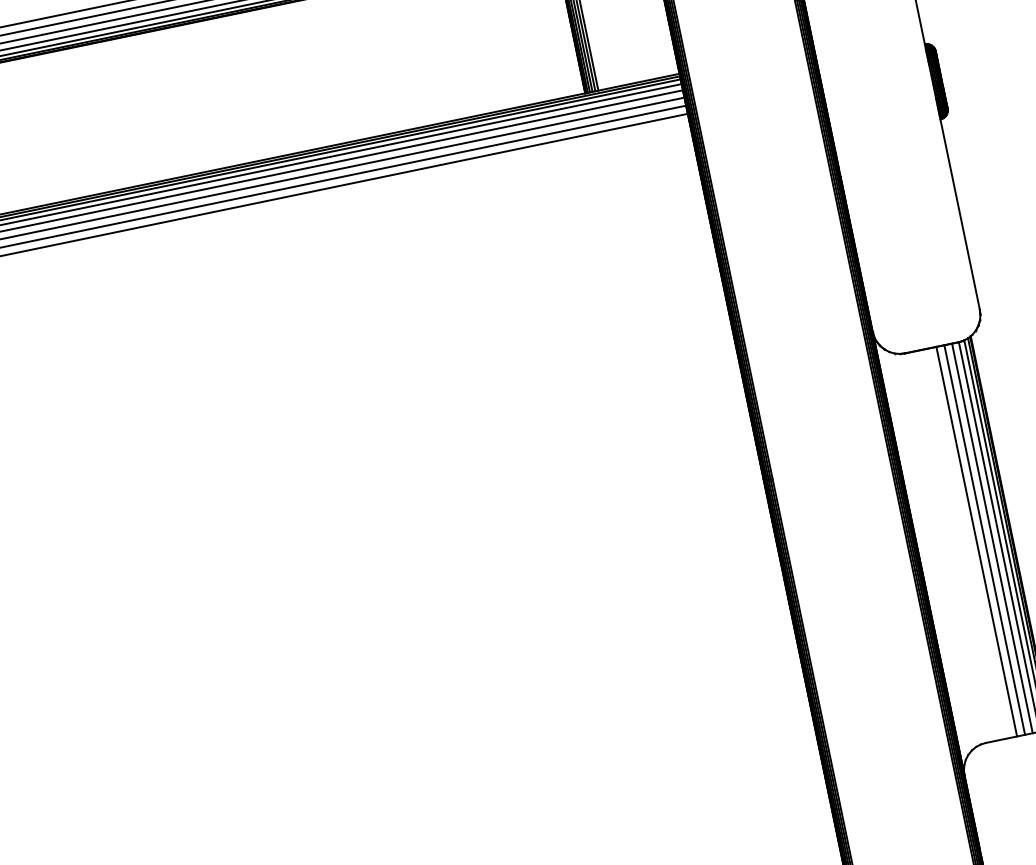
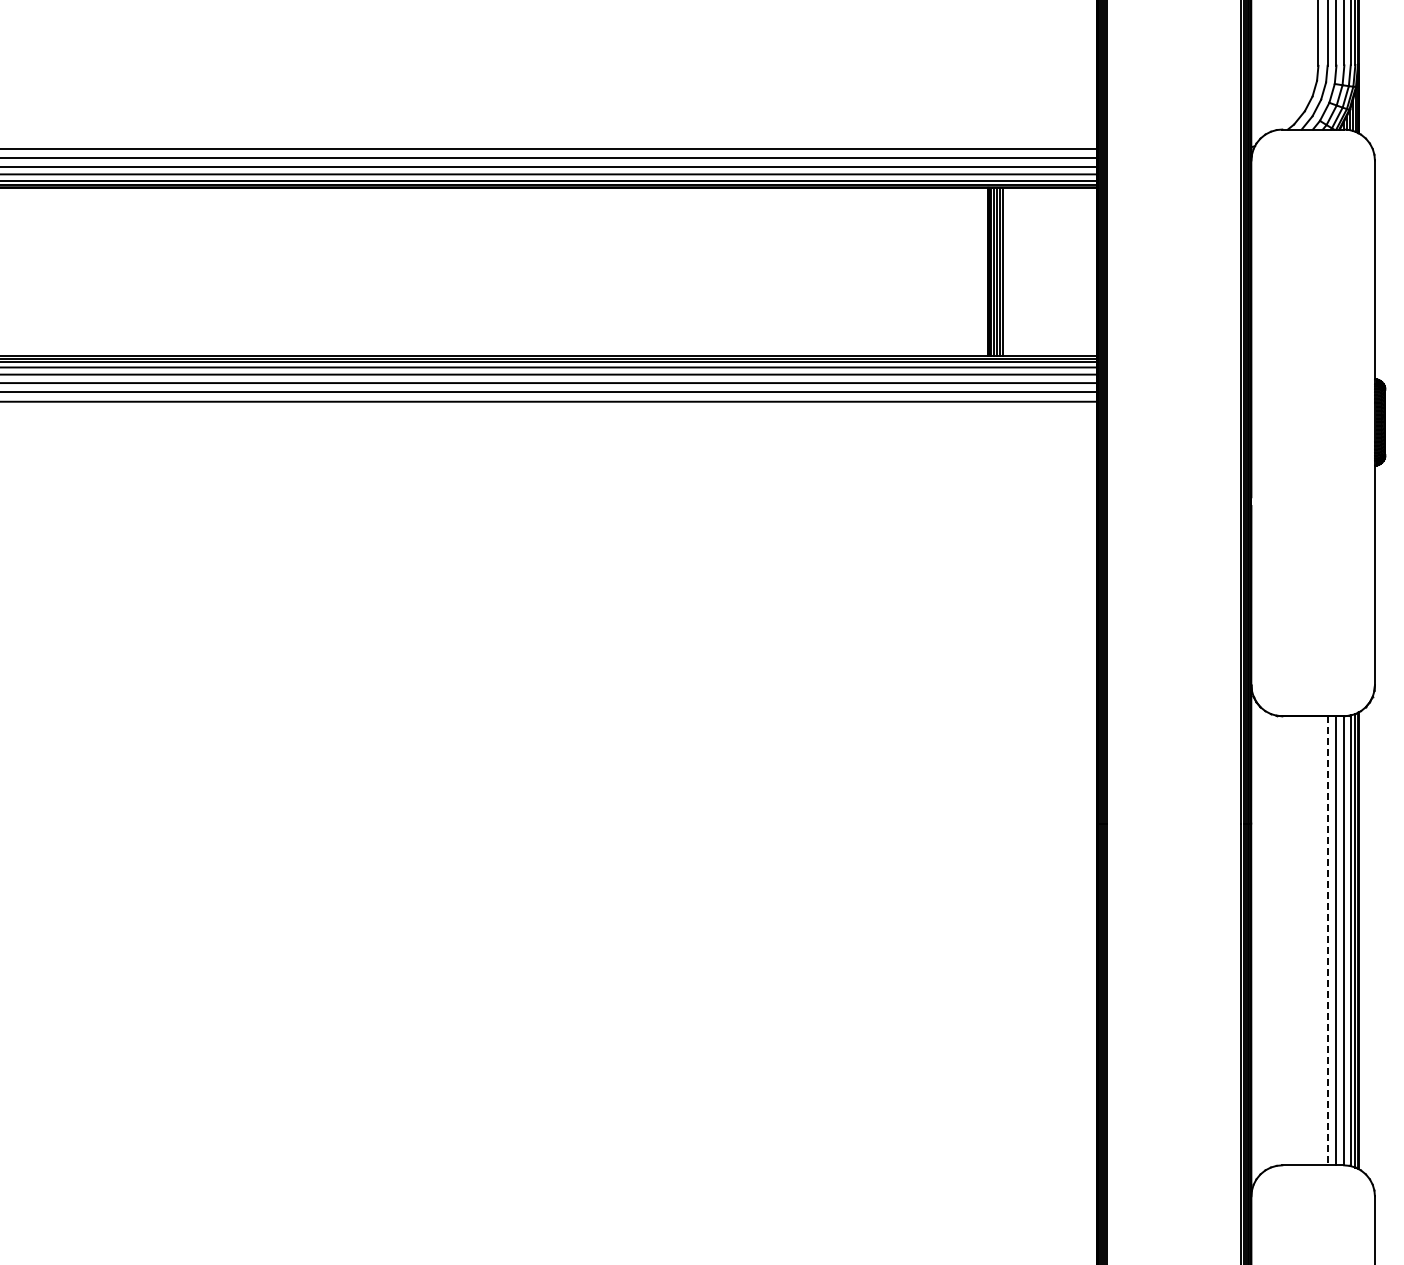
line: (984, 539) -> (1327, 940), solid -> dashed
line: (976, 541) -> (1318, 940), removed

